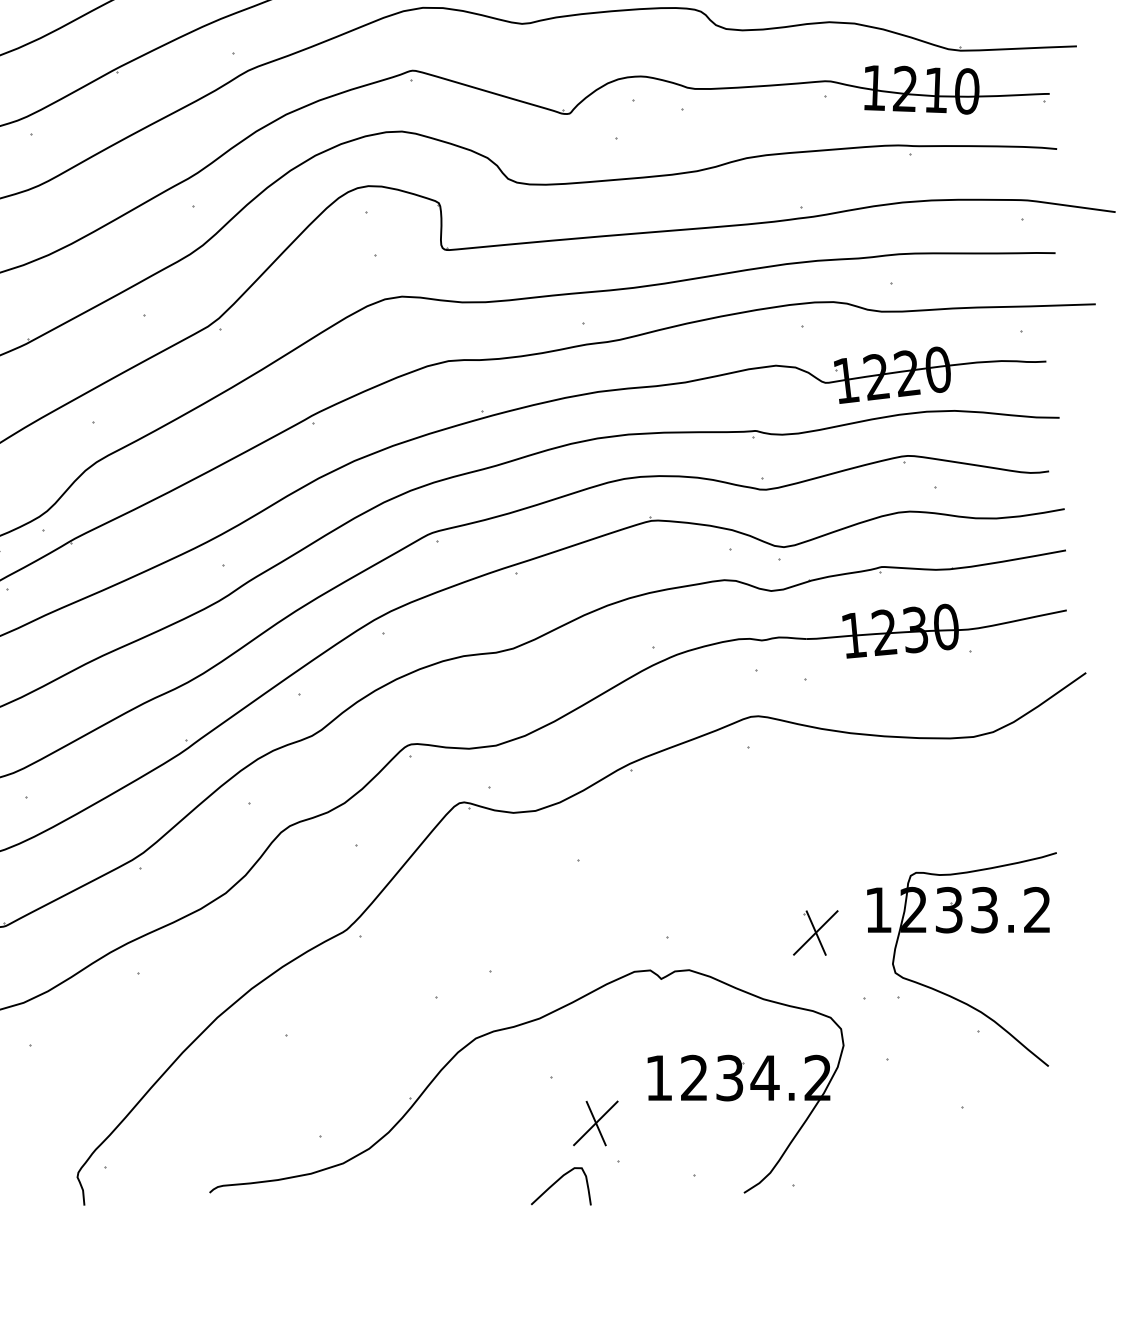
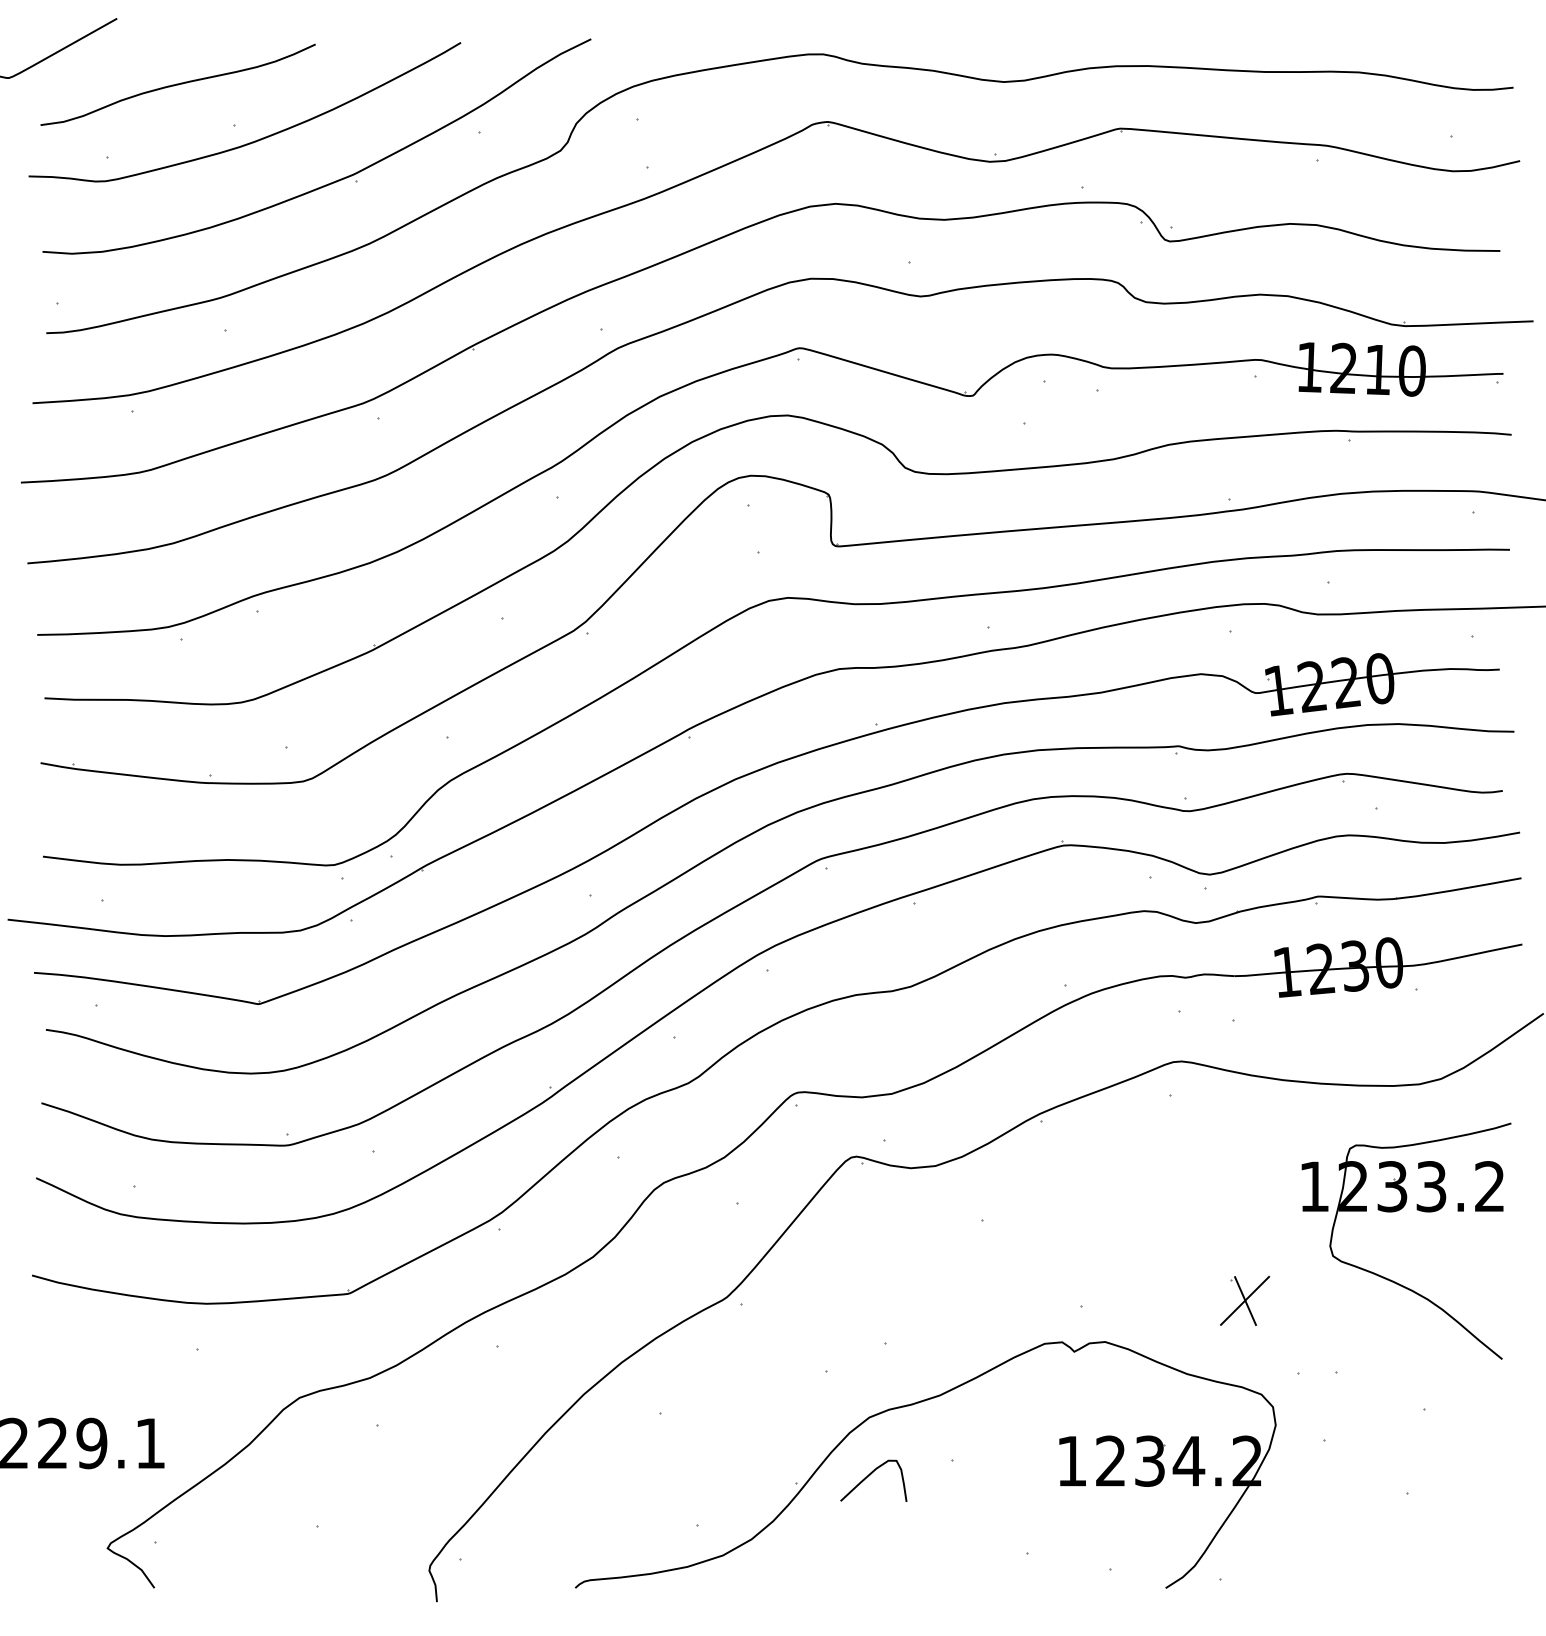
part: (953, 932) -> (1397, 1211), moved
part: (595, 1123) -> (1001, 1511), removed
curve: (557, 1182) -> (869, 1476), moved

